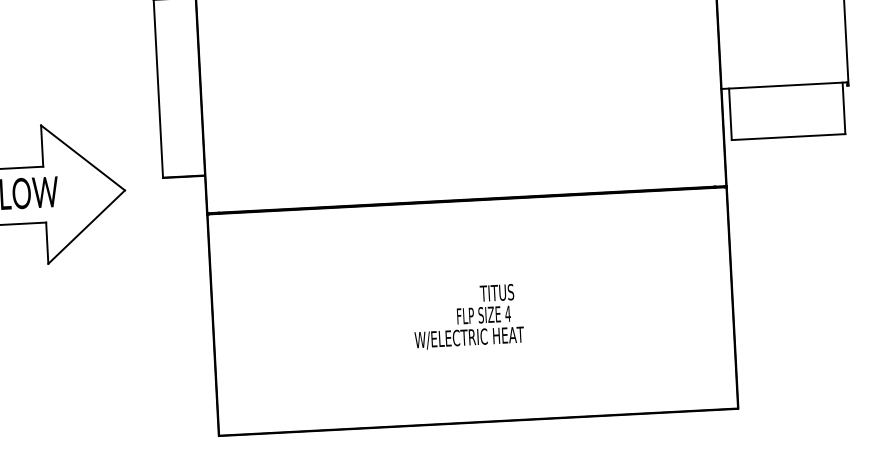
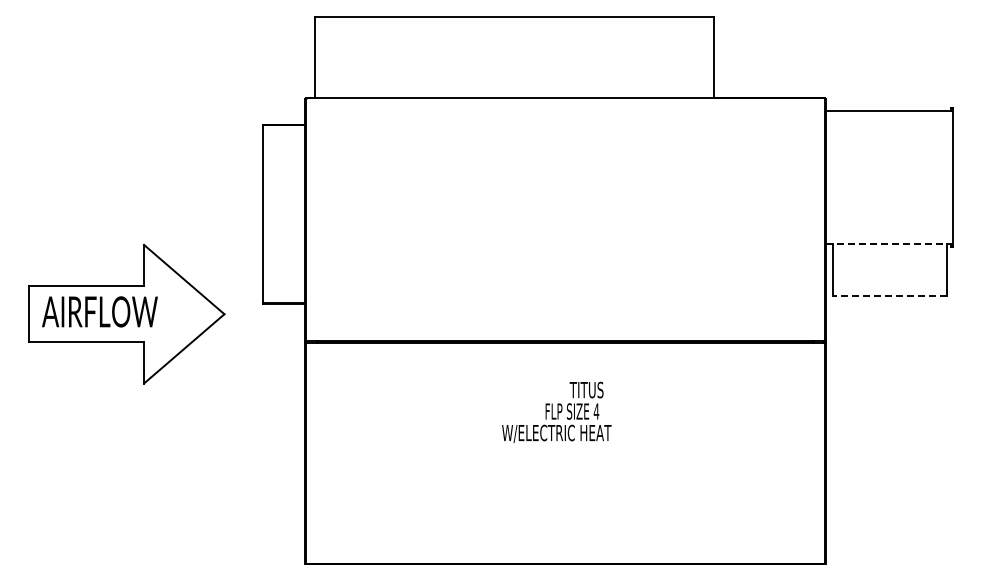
line: (784, 86) -> (888, 244), solid -> dashed
line: (788, 136) -> (889, 295), solid -> dashed
text: (468, 315) -> (556, 411), moved

